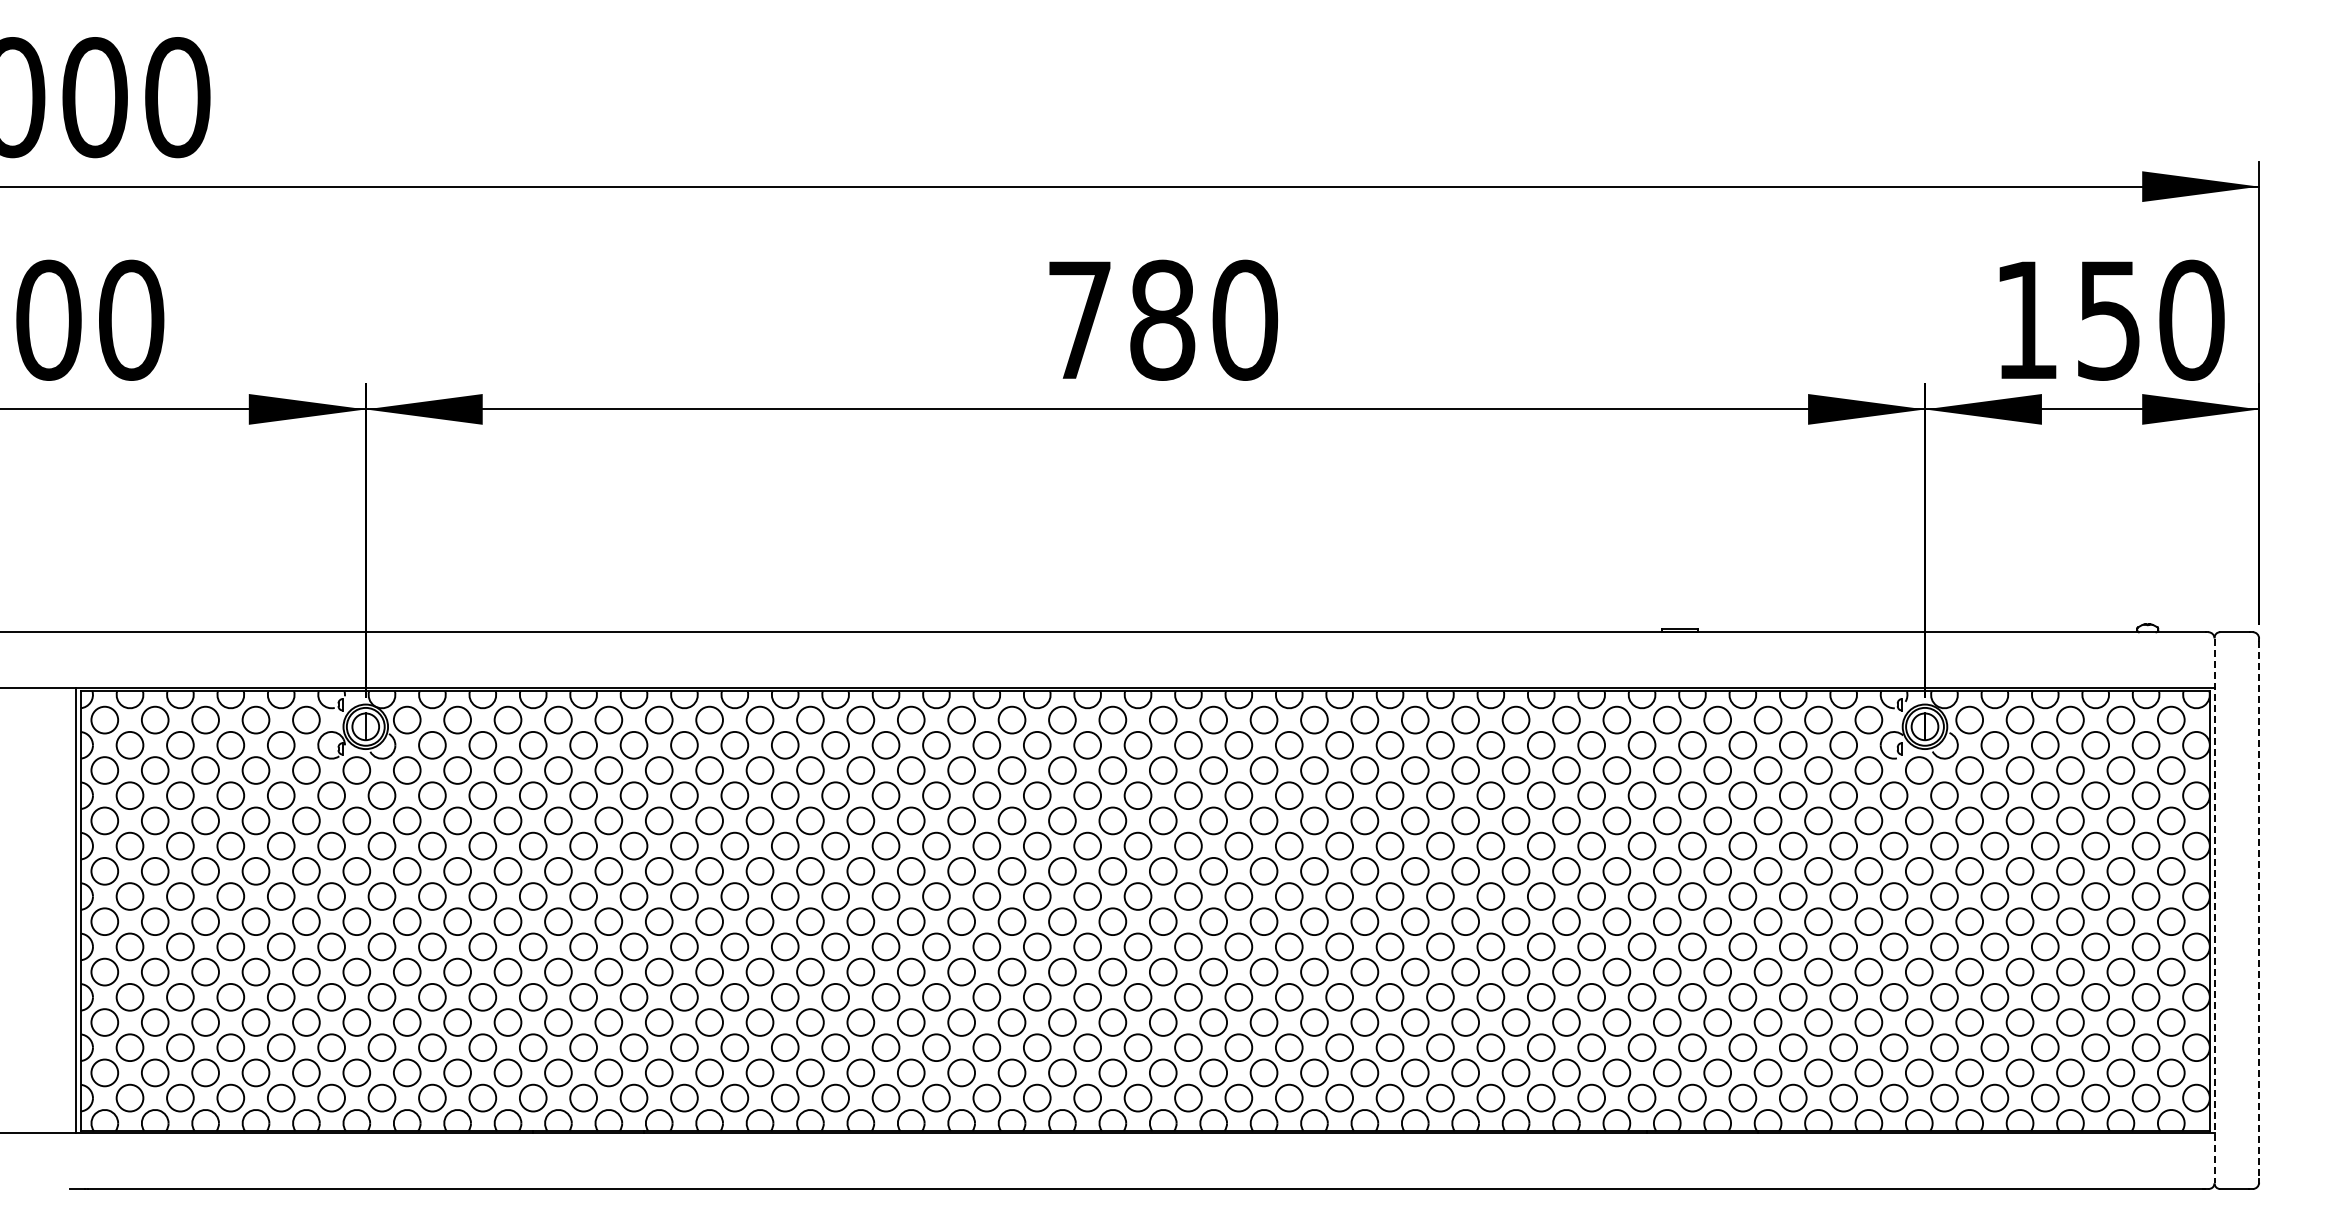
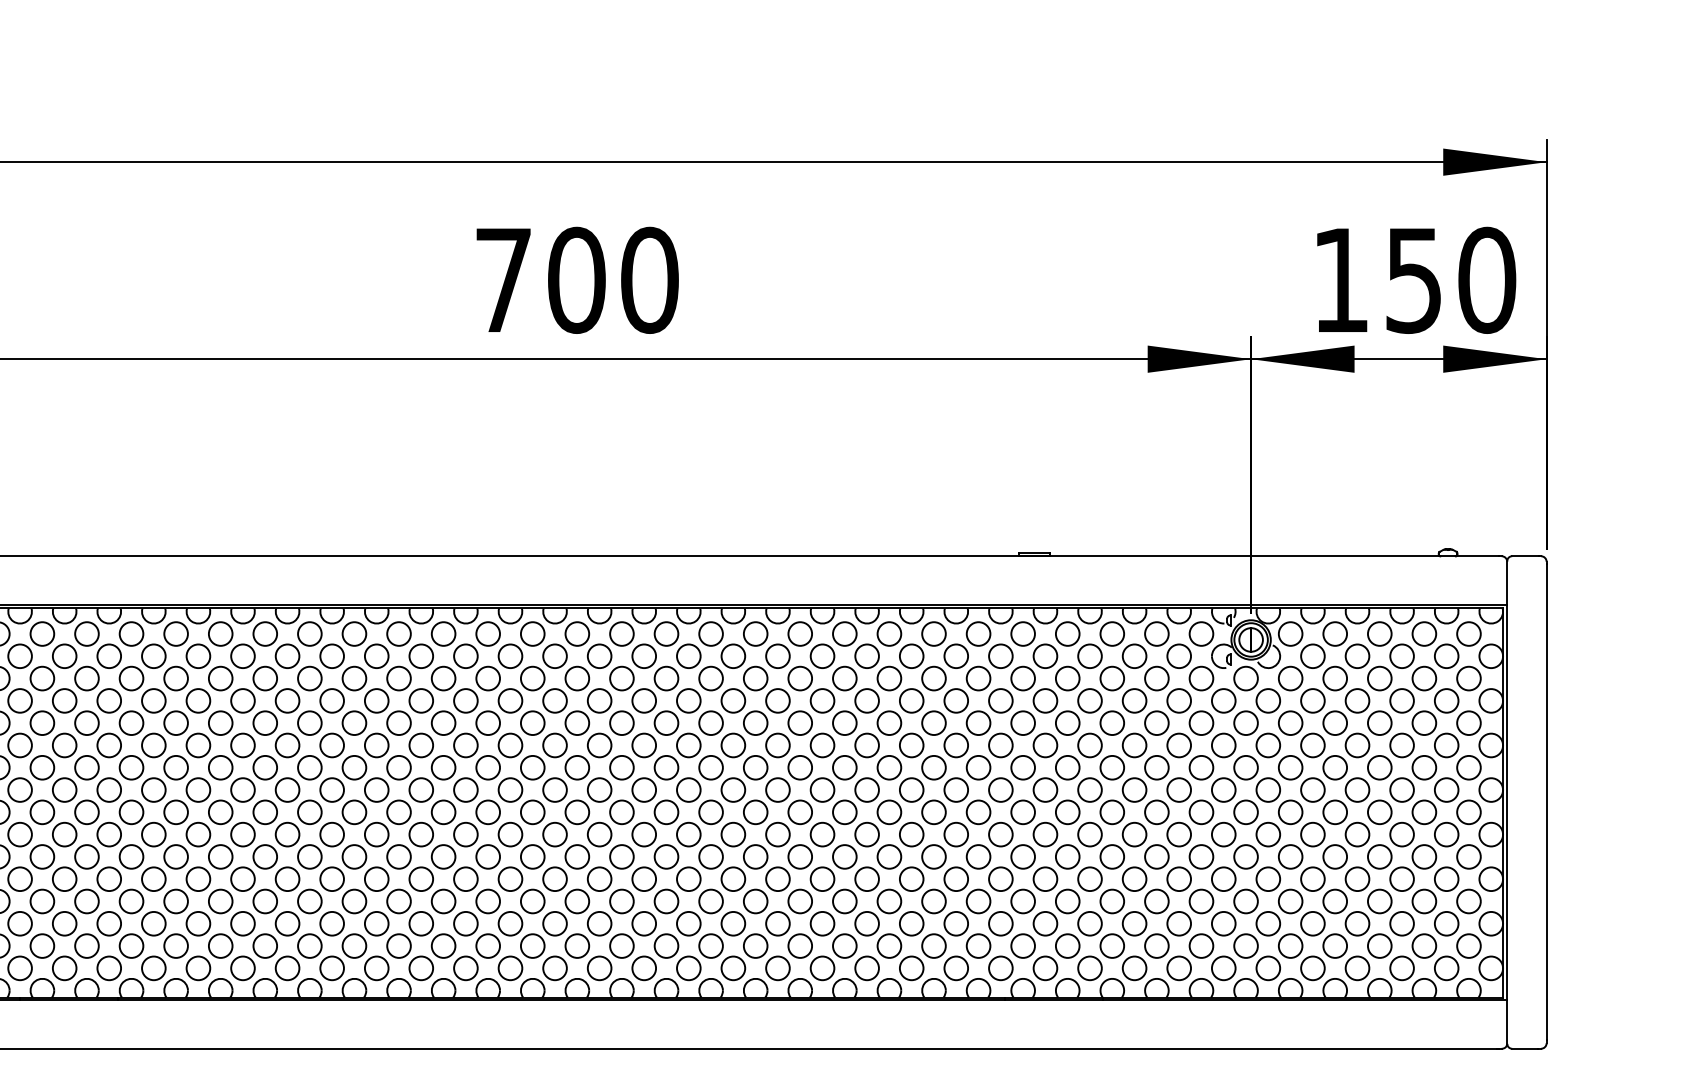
text: (1162, 319) -> (576, 279), 780 -> 700
line: (2259, 910) -> (1546, 802), dashed -> solid
line: (2214, 911) -> (1507, 803), dashed -> solid

